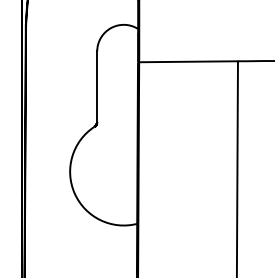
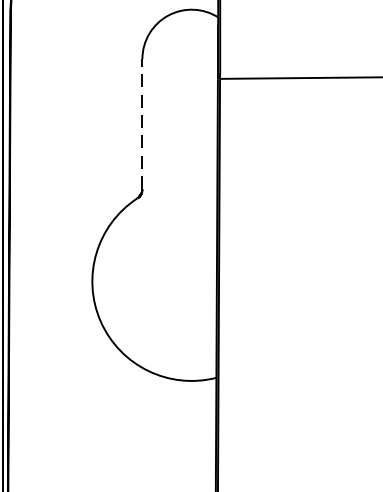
line: (97, 86) -> (142, 123), solid -> dashed

